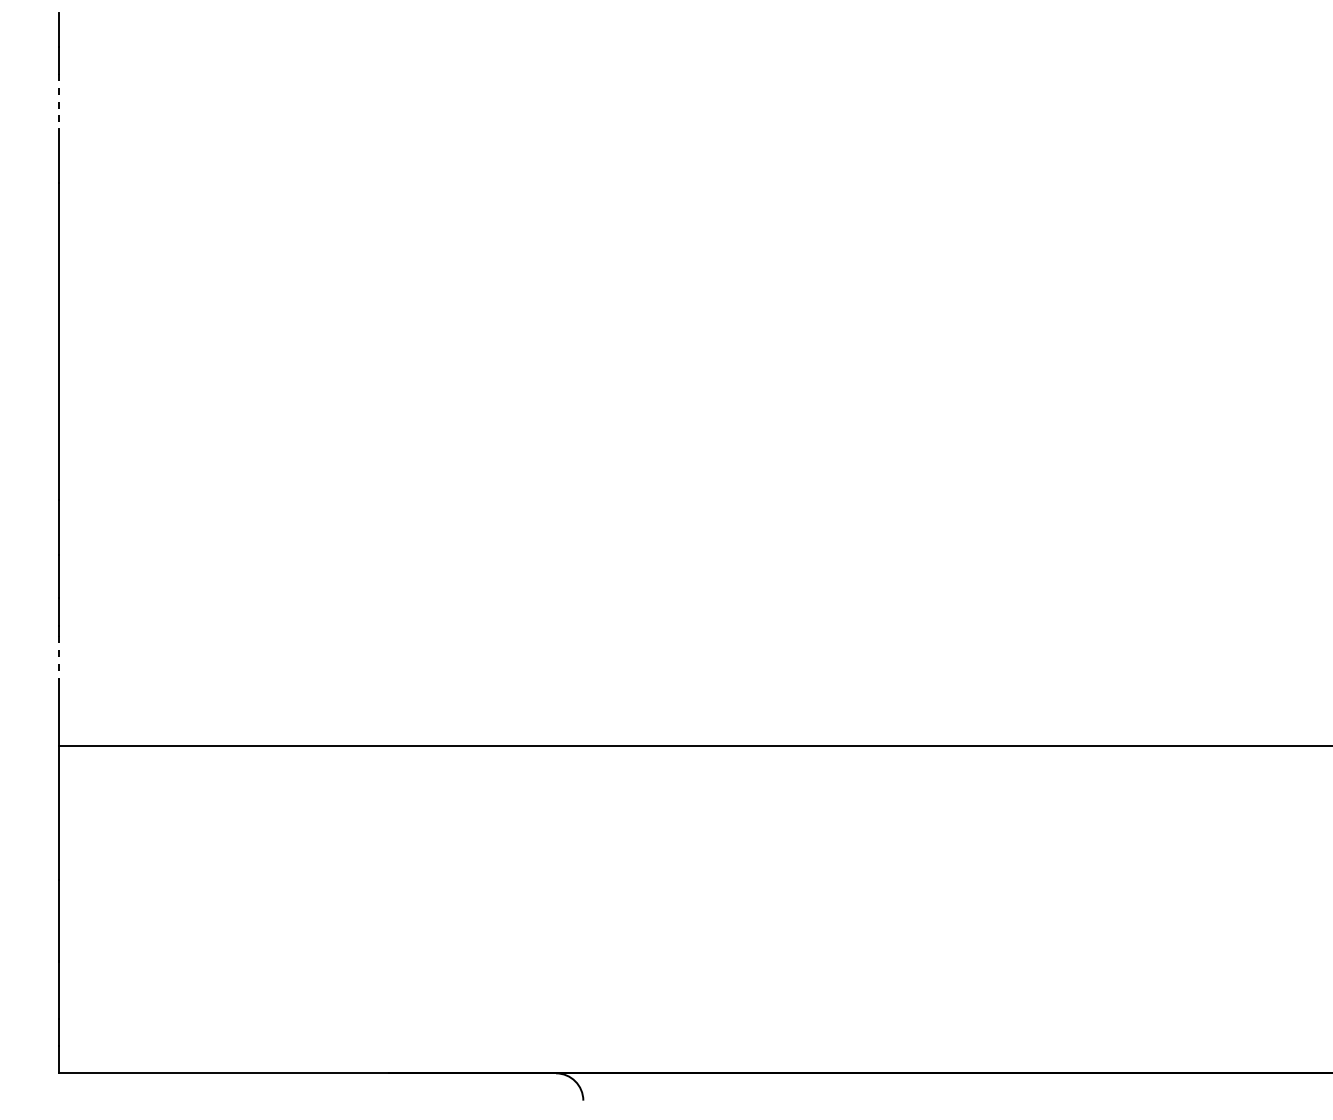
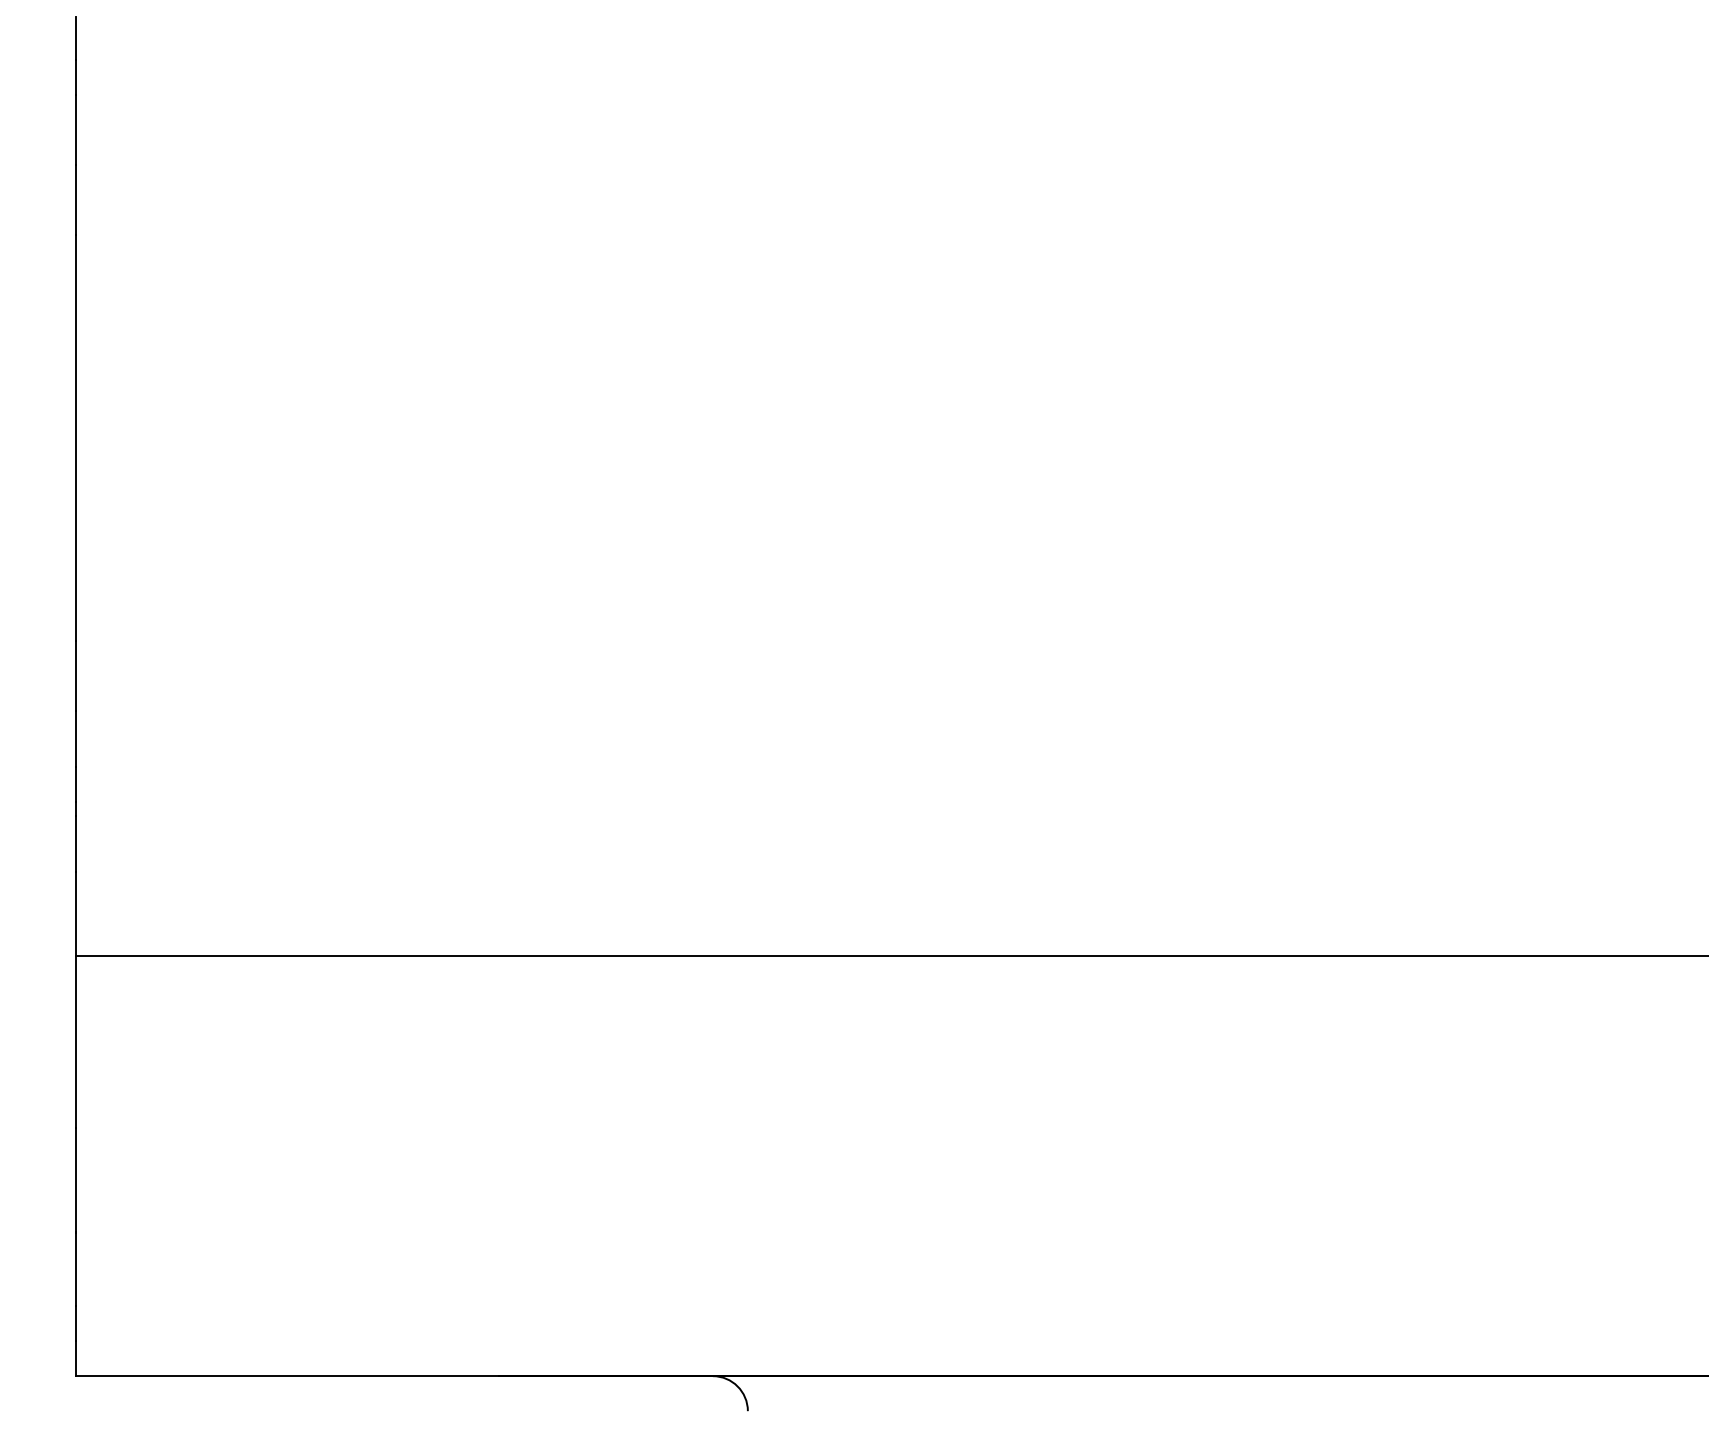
line: (59, 101) -> (76, 130), dashed -> solid
line: (59, 658) -> (76, 844), dashed -> solid

